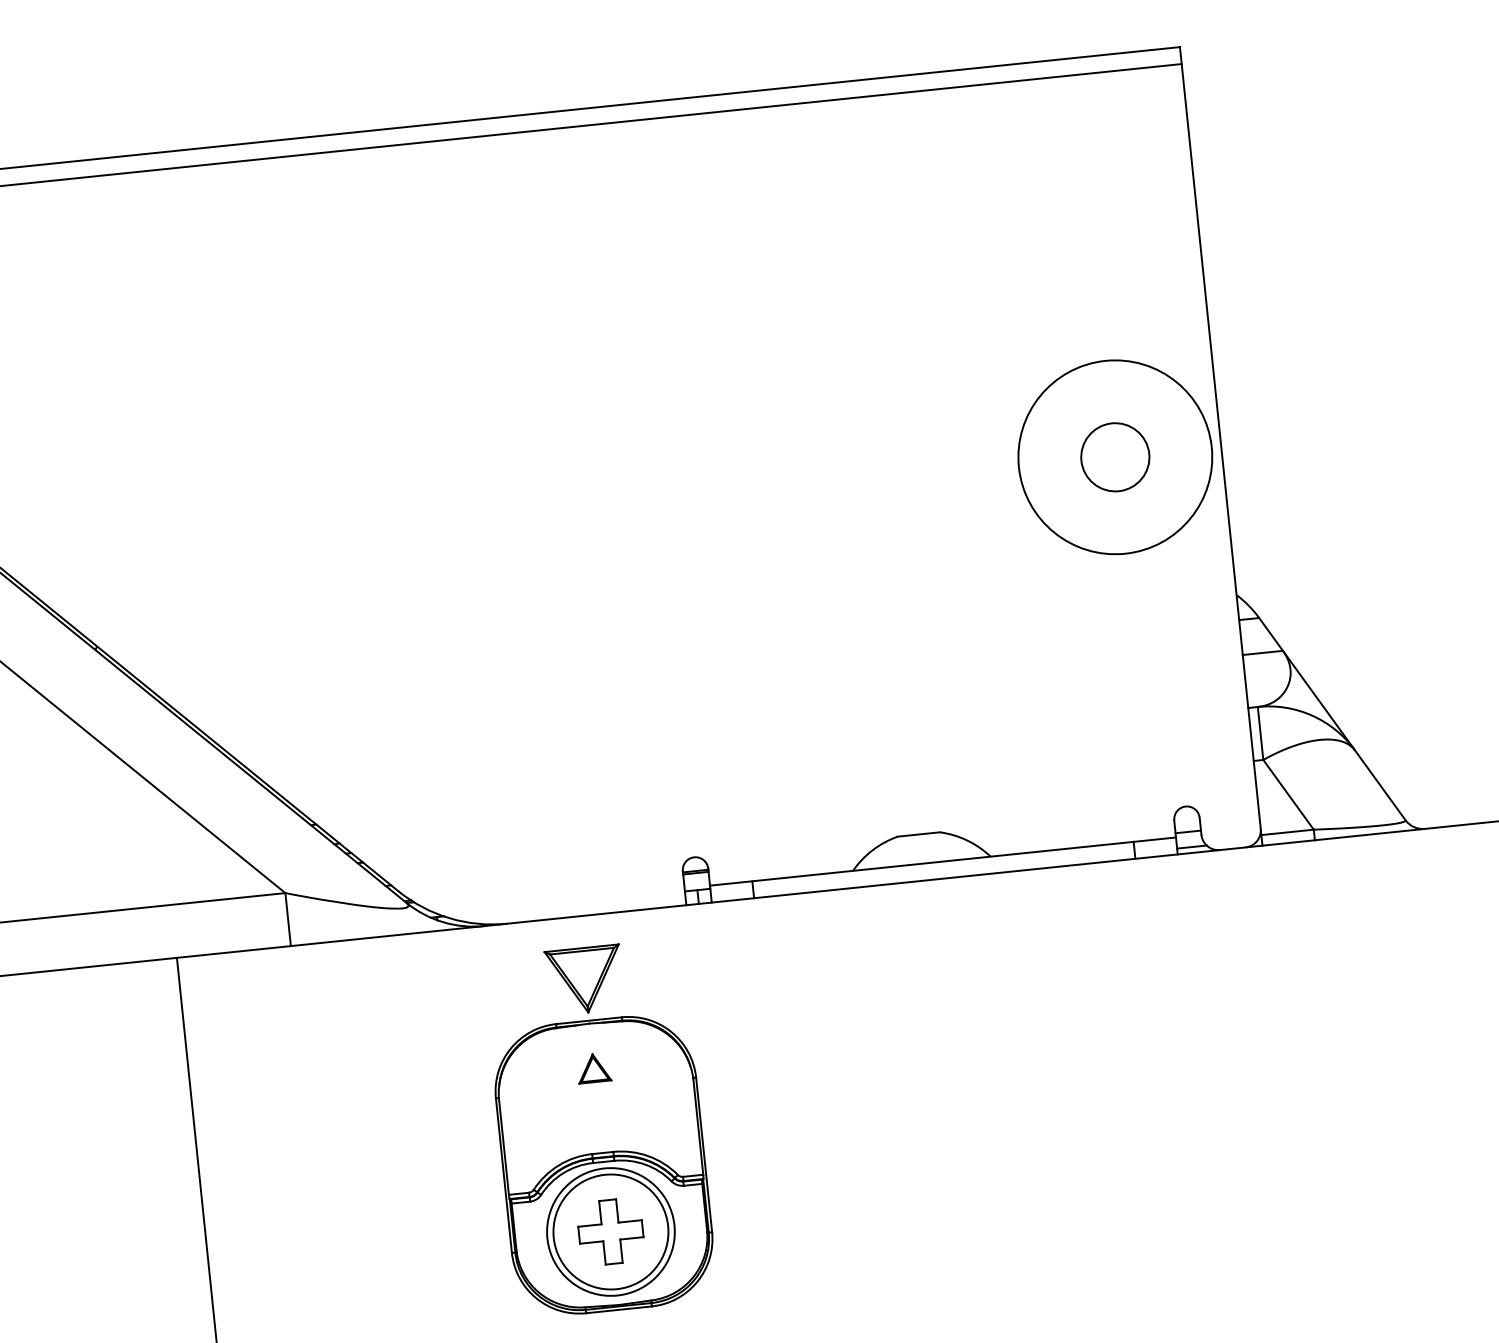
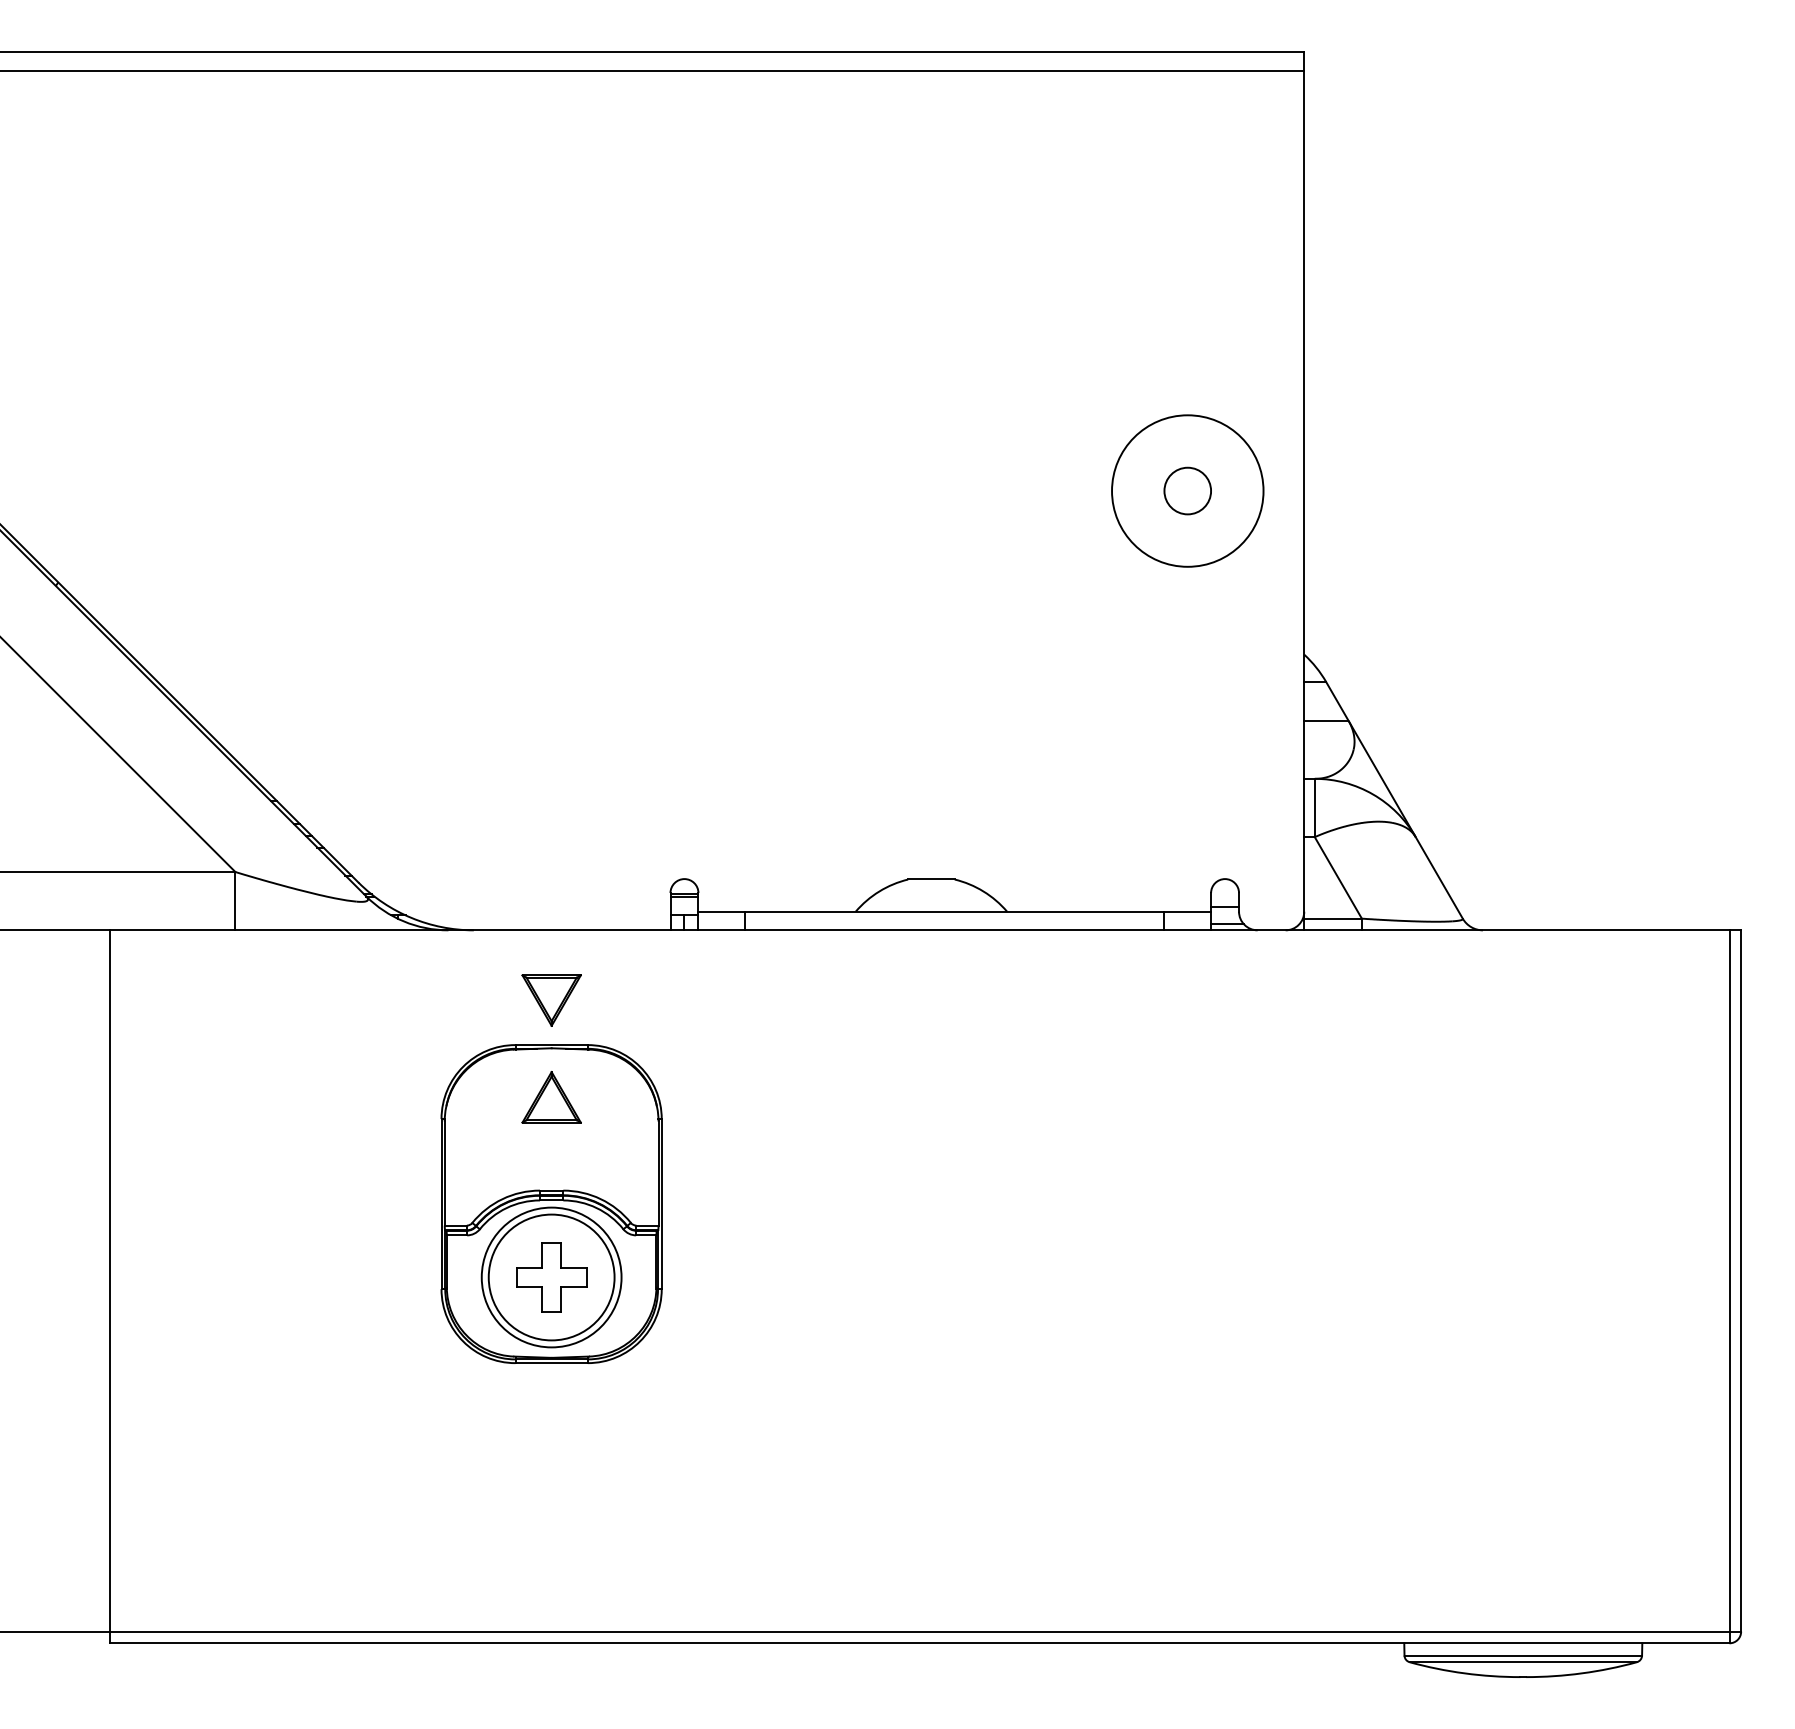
circle: (1115, 456) -> (1187, 490), size x0.62
circle: (1115, 456) -> (1187, 490), size x0.71
part: (584, 980) -> (551, 1000), size x0.71
part: (593, 1068) -> (551, 1097), size x1.67

